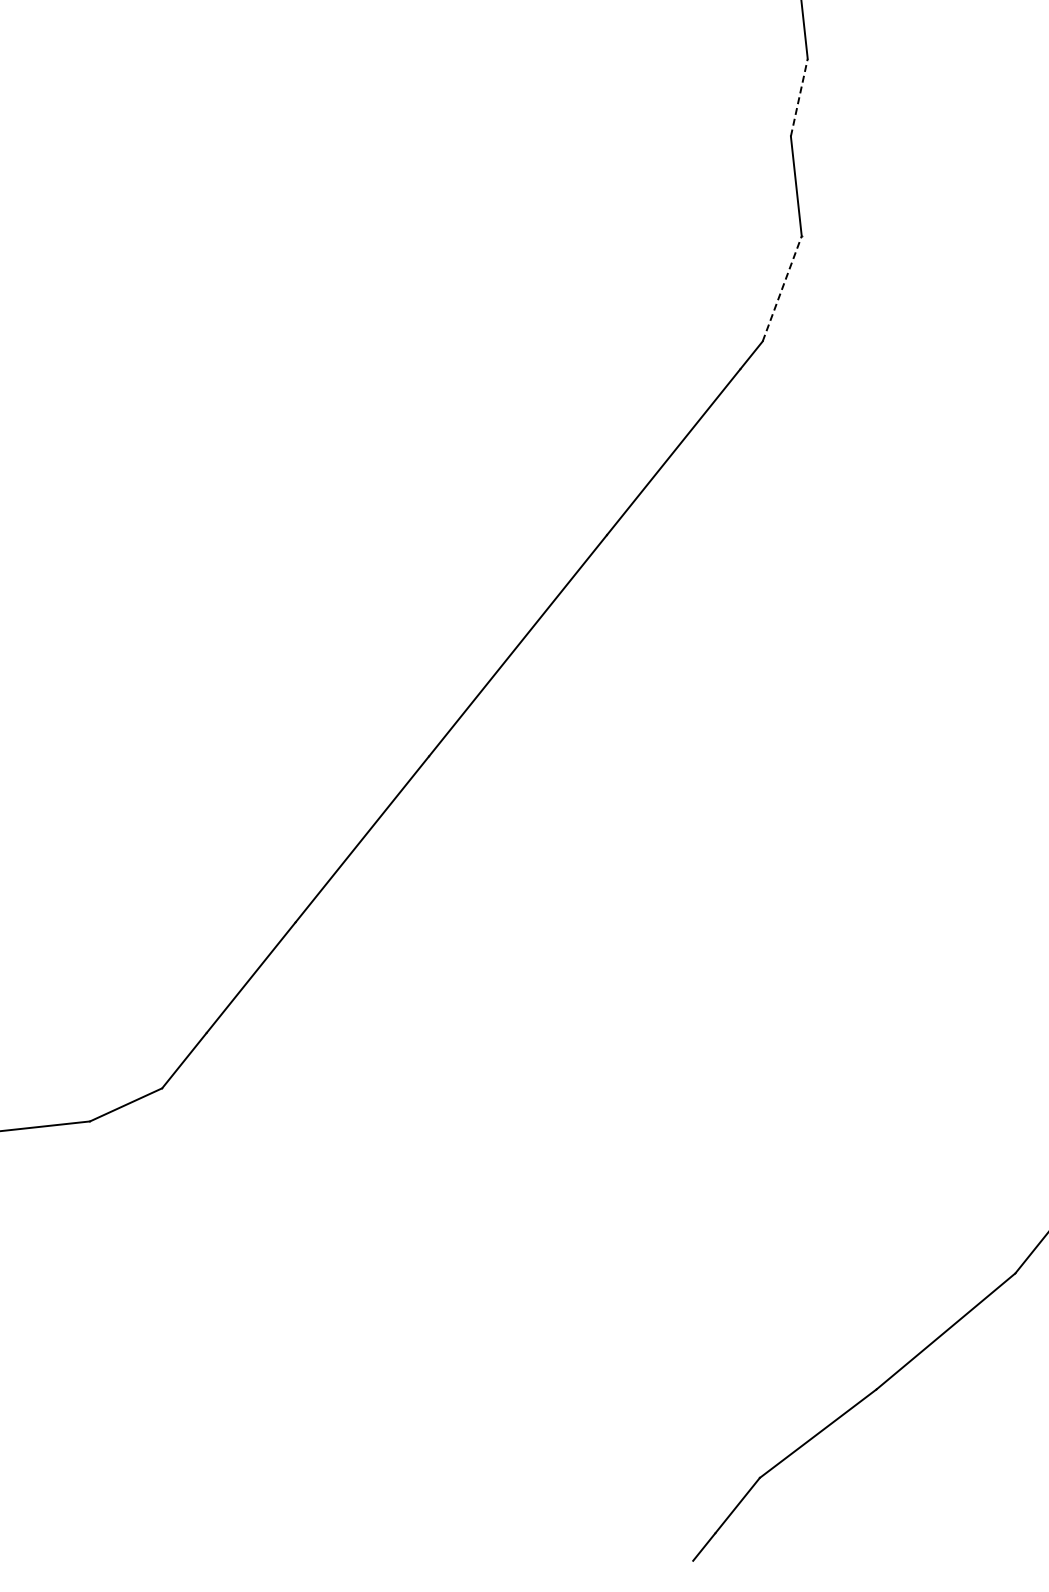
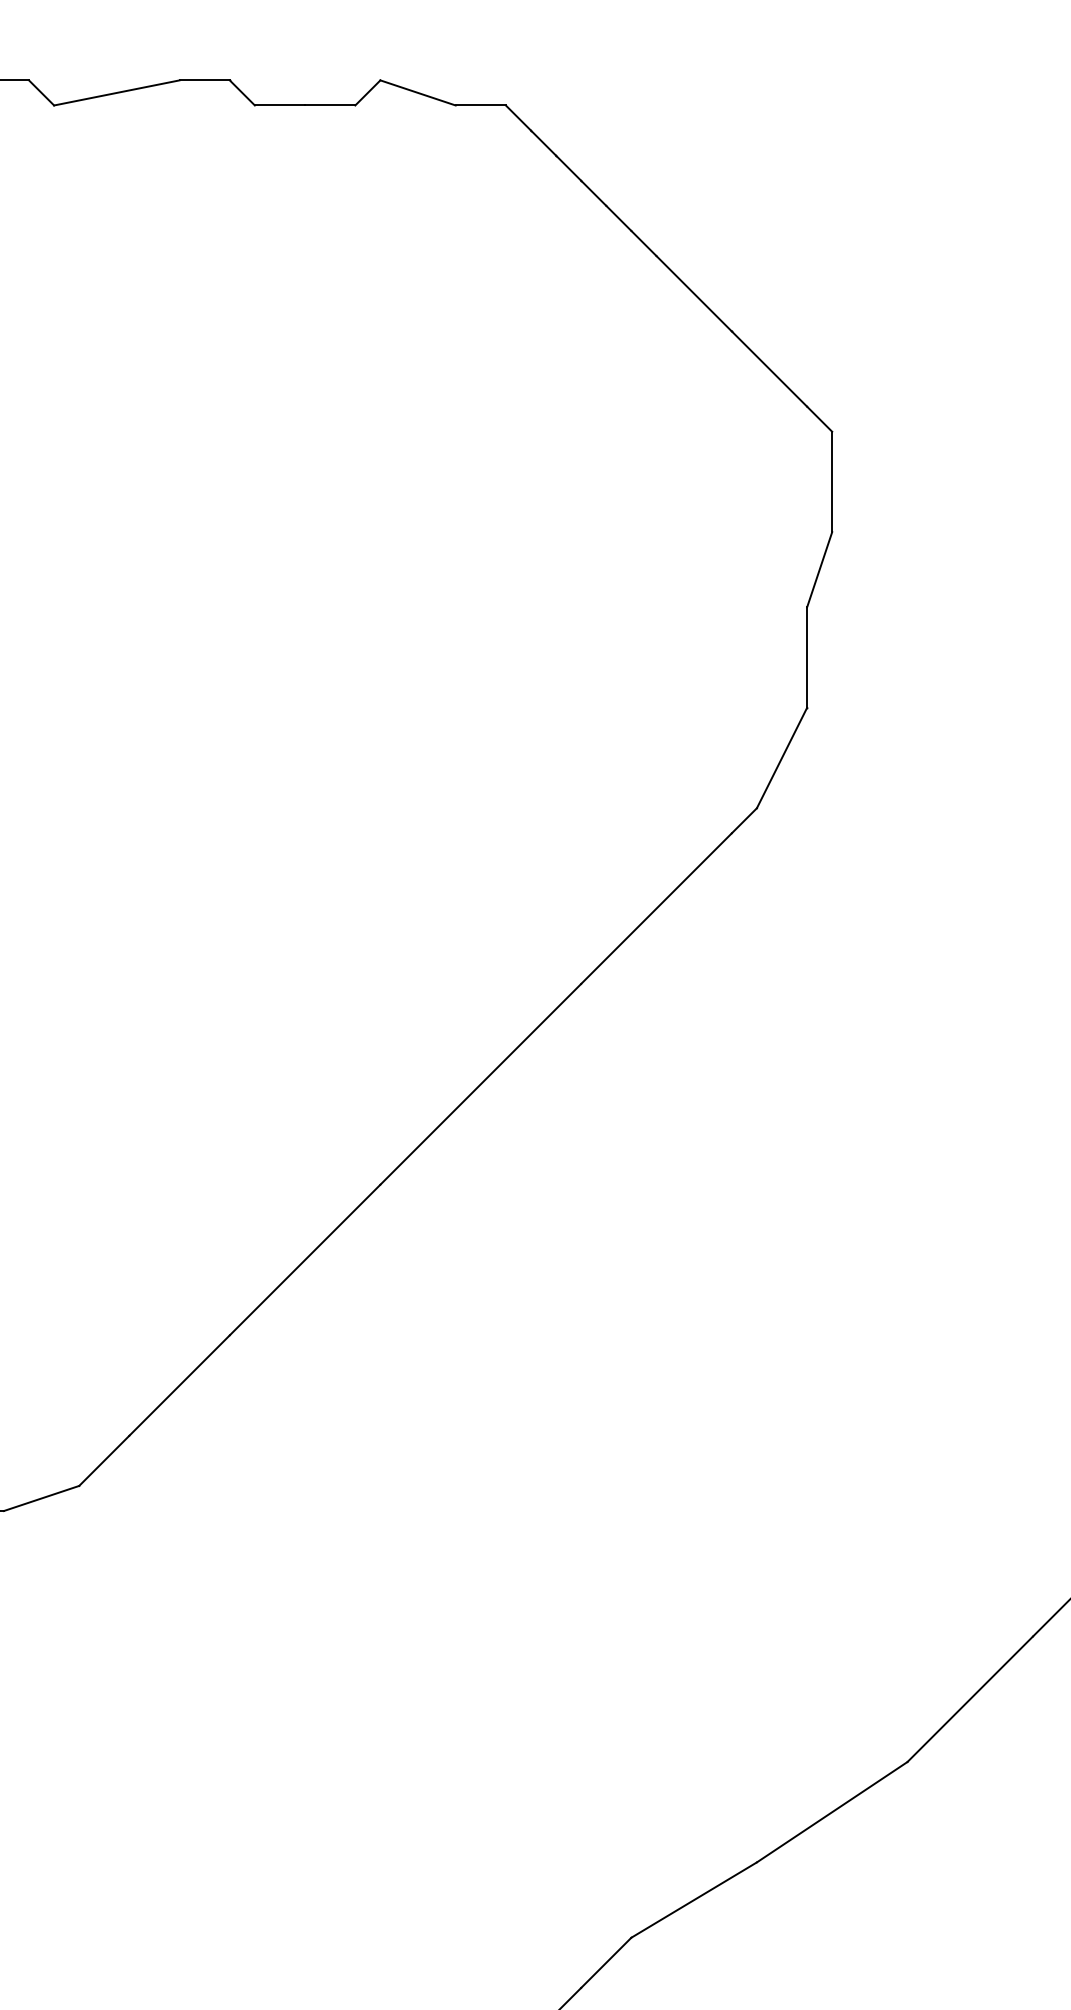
line: (799, 97) -> (819, 569), dashed -> solid
line: (782, 288) -> (782, 757), dashed -> solid

